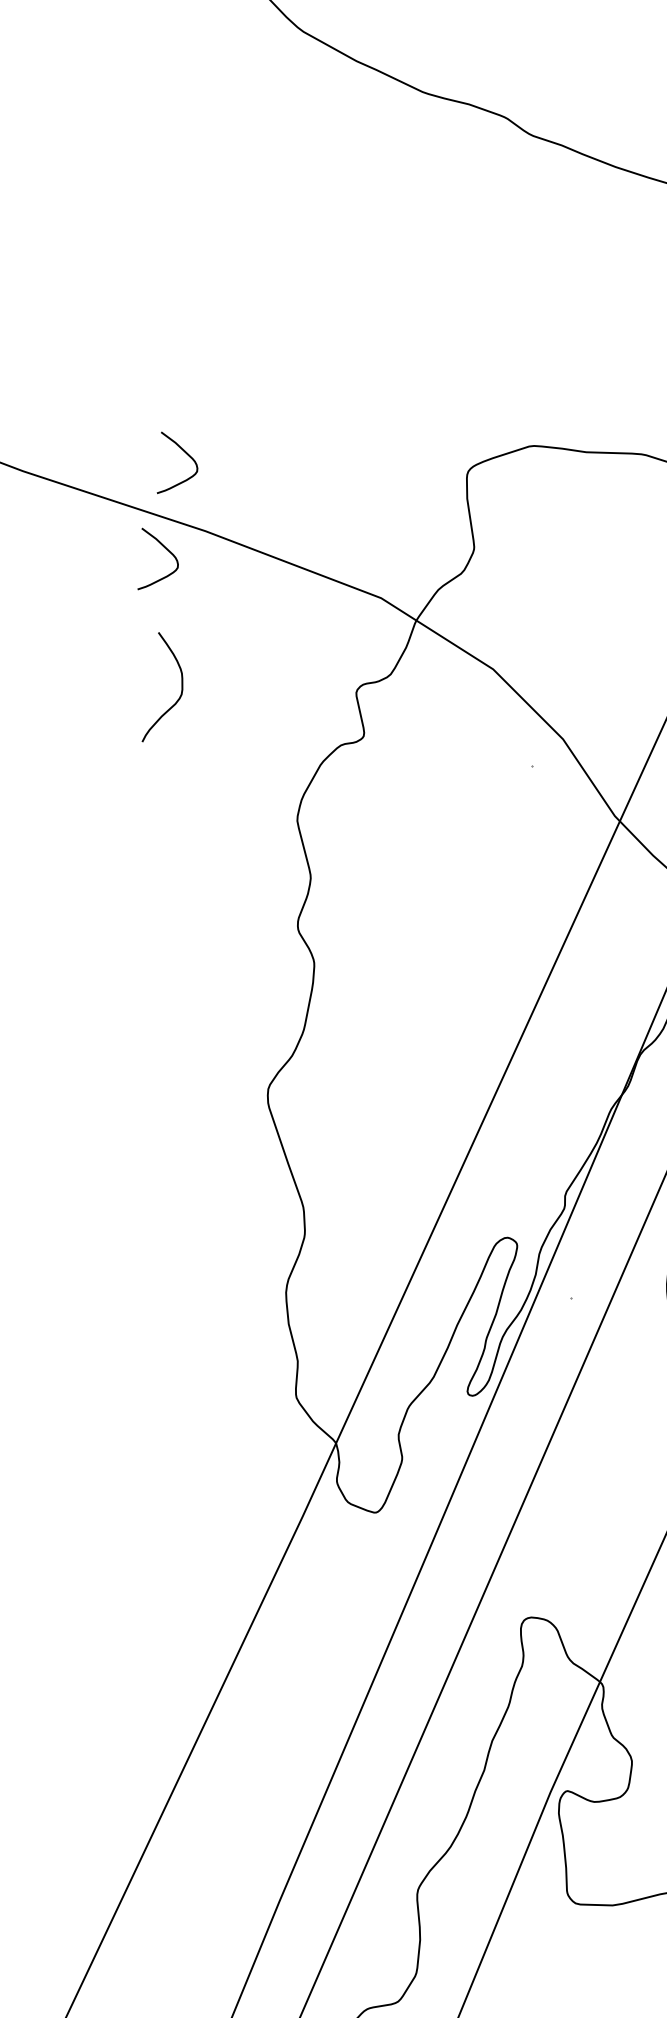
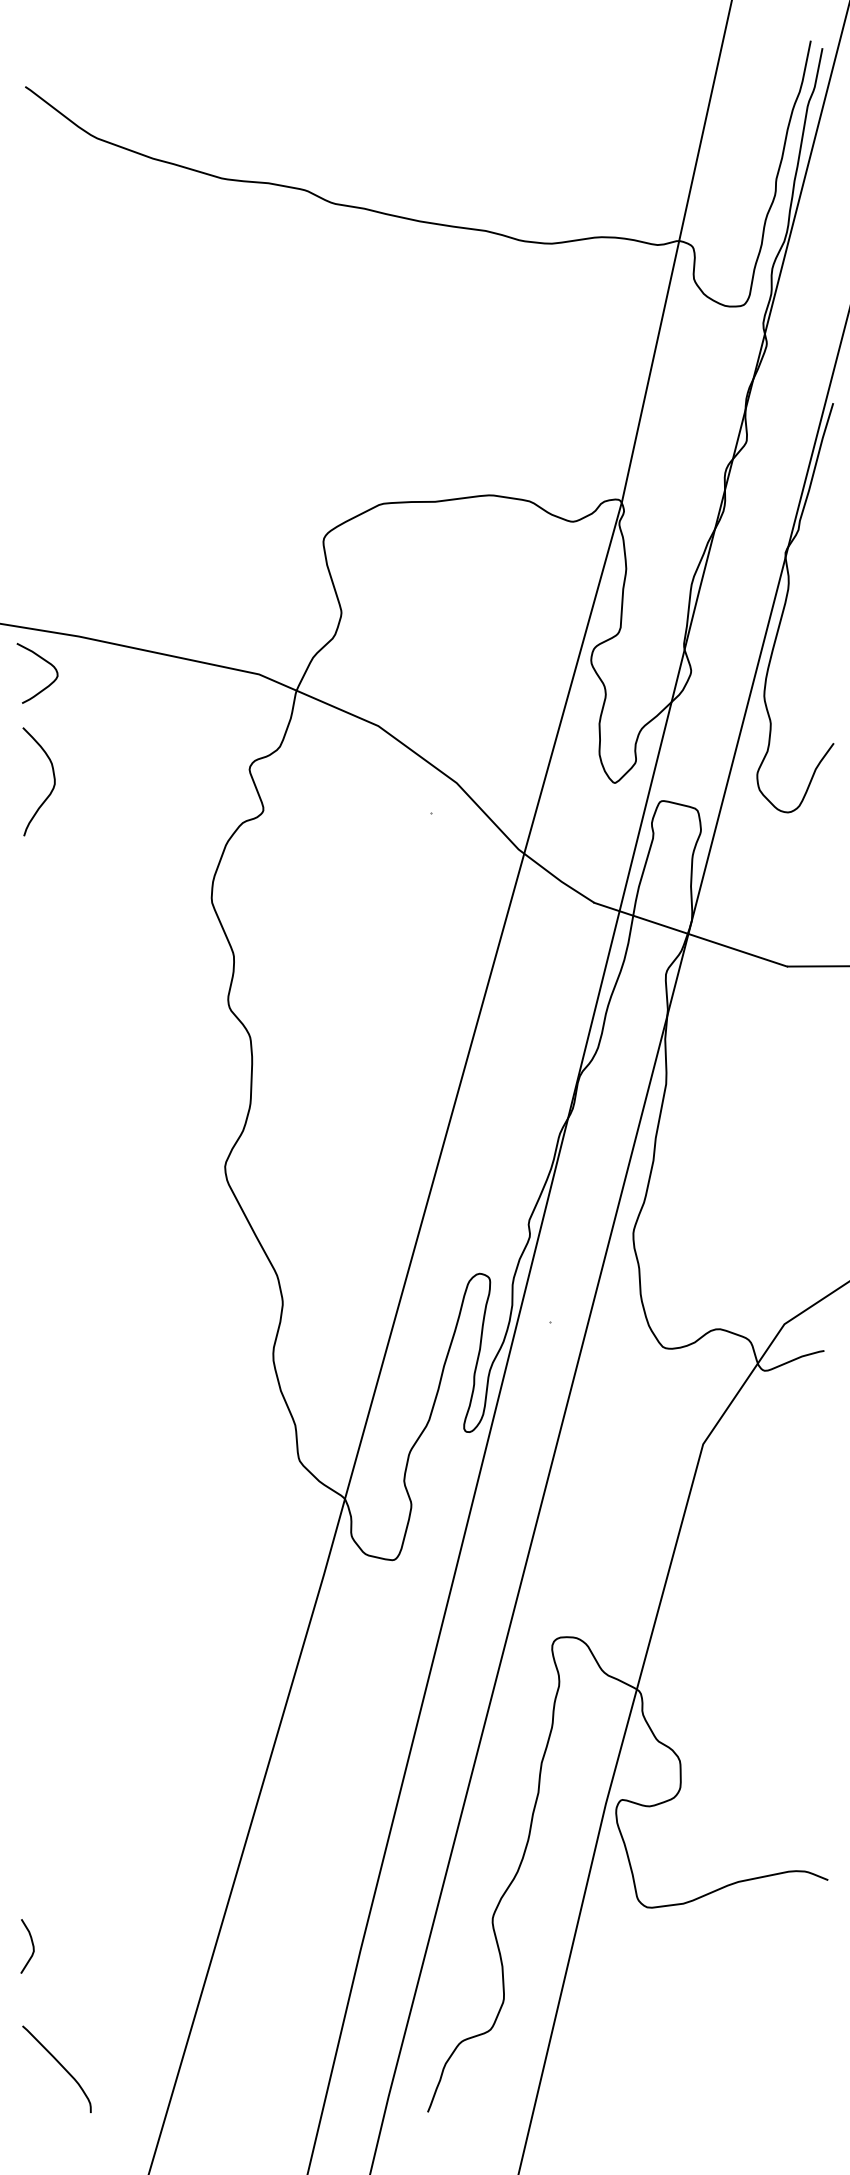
curve: (188, 456) -> (50, 566), removed
curve: (180, 691) -> (53, 781), moved

